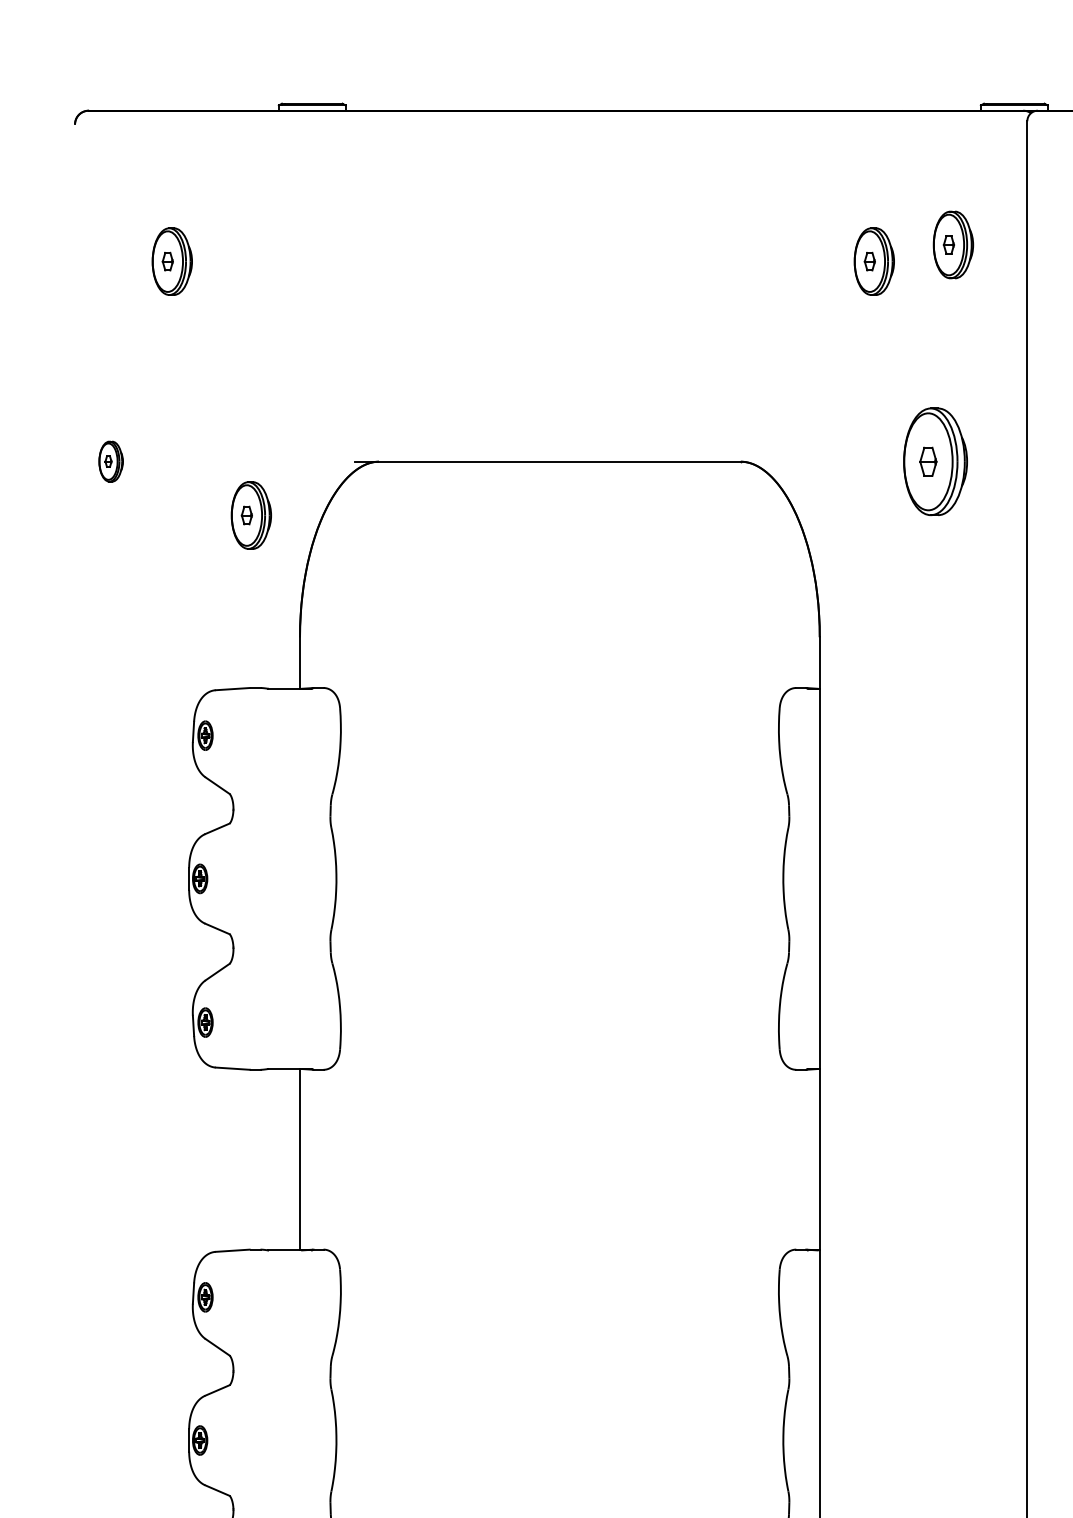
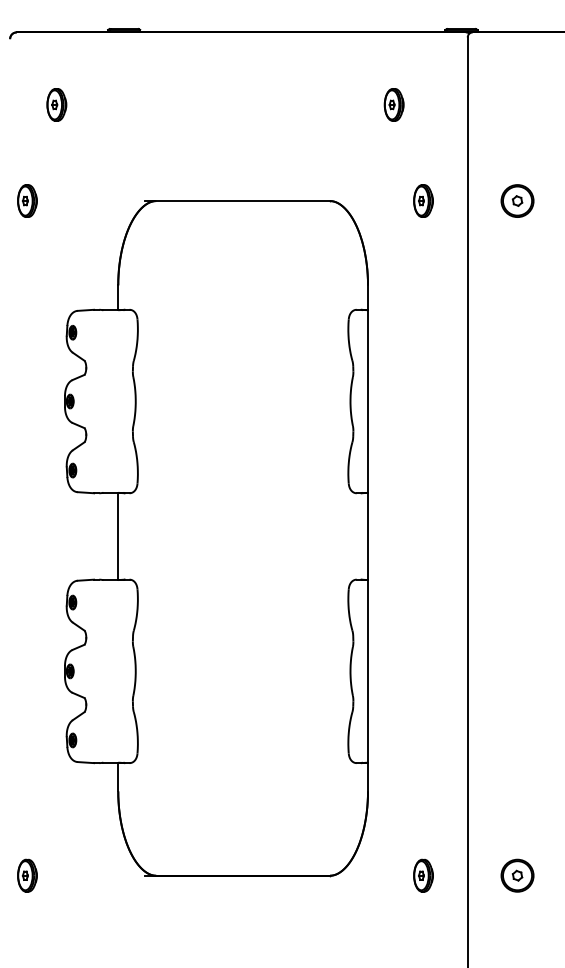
part: (951, 244) -> (431, 96), removed
part: (111, 460) -> (27, 200), size x1.67
part: (935, 460) -> (423, 200), size x0.62
part: (250, 514) -> (94, 226), removed

